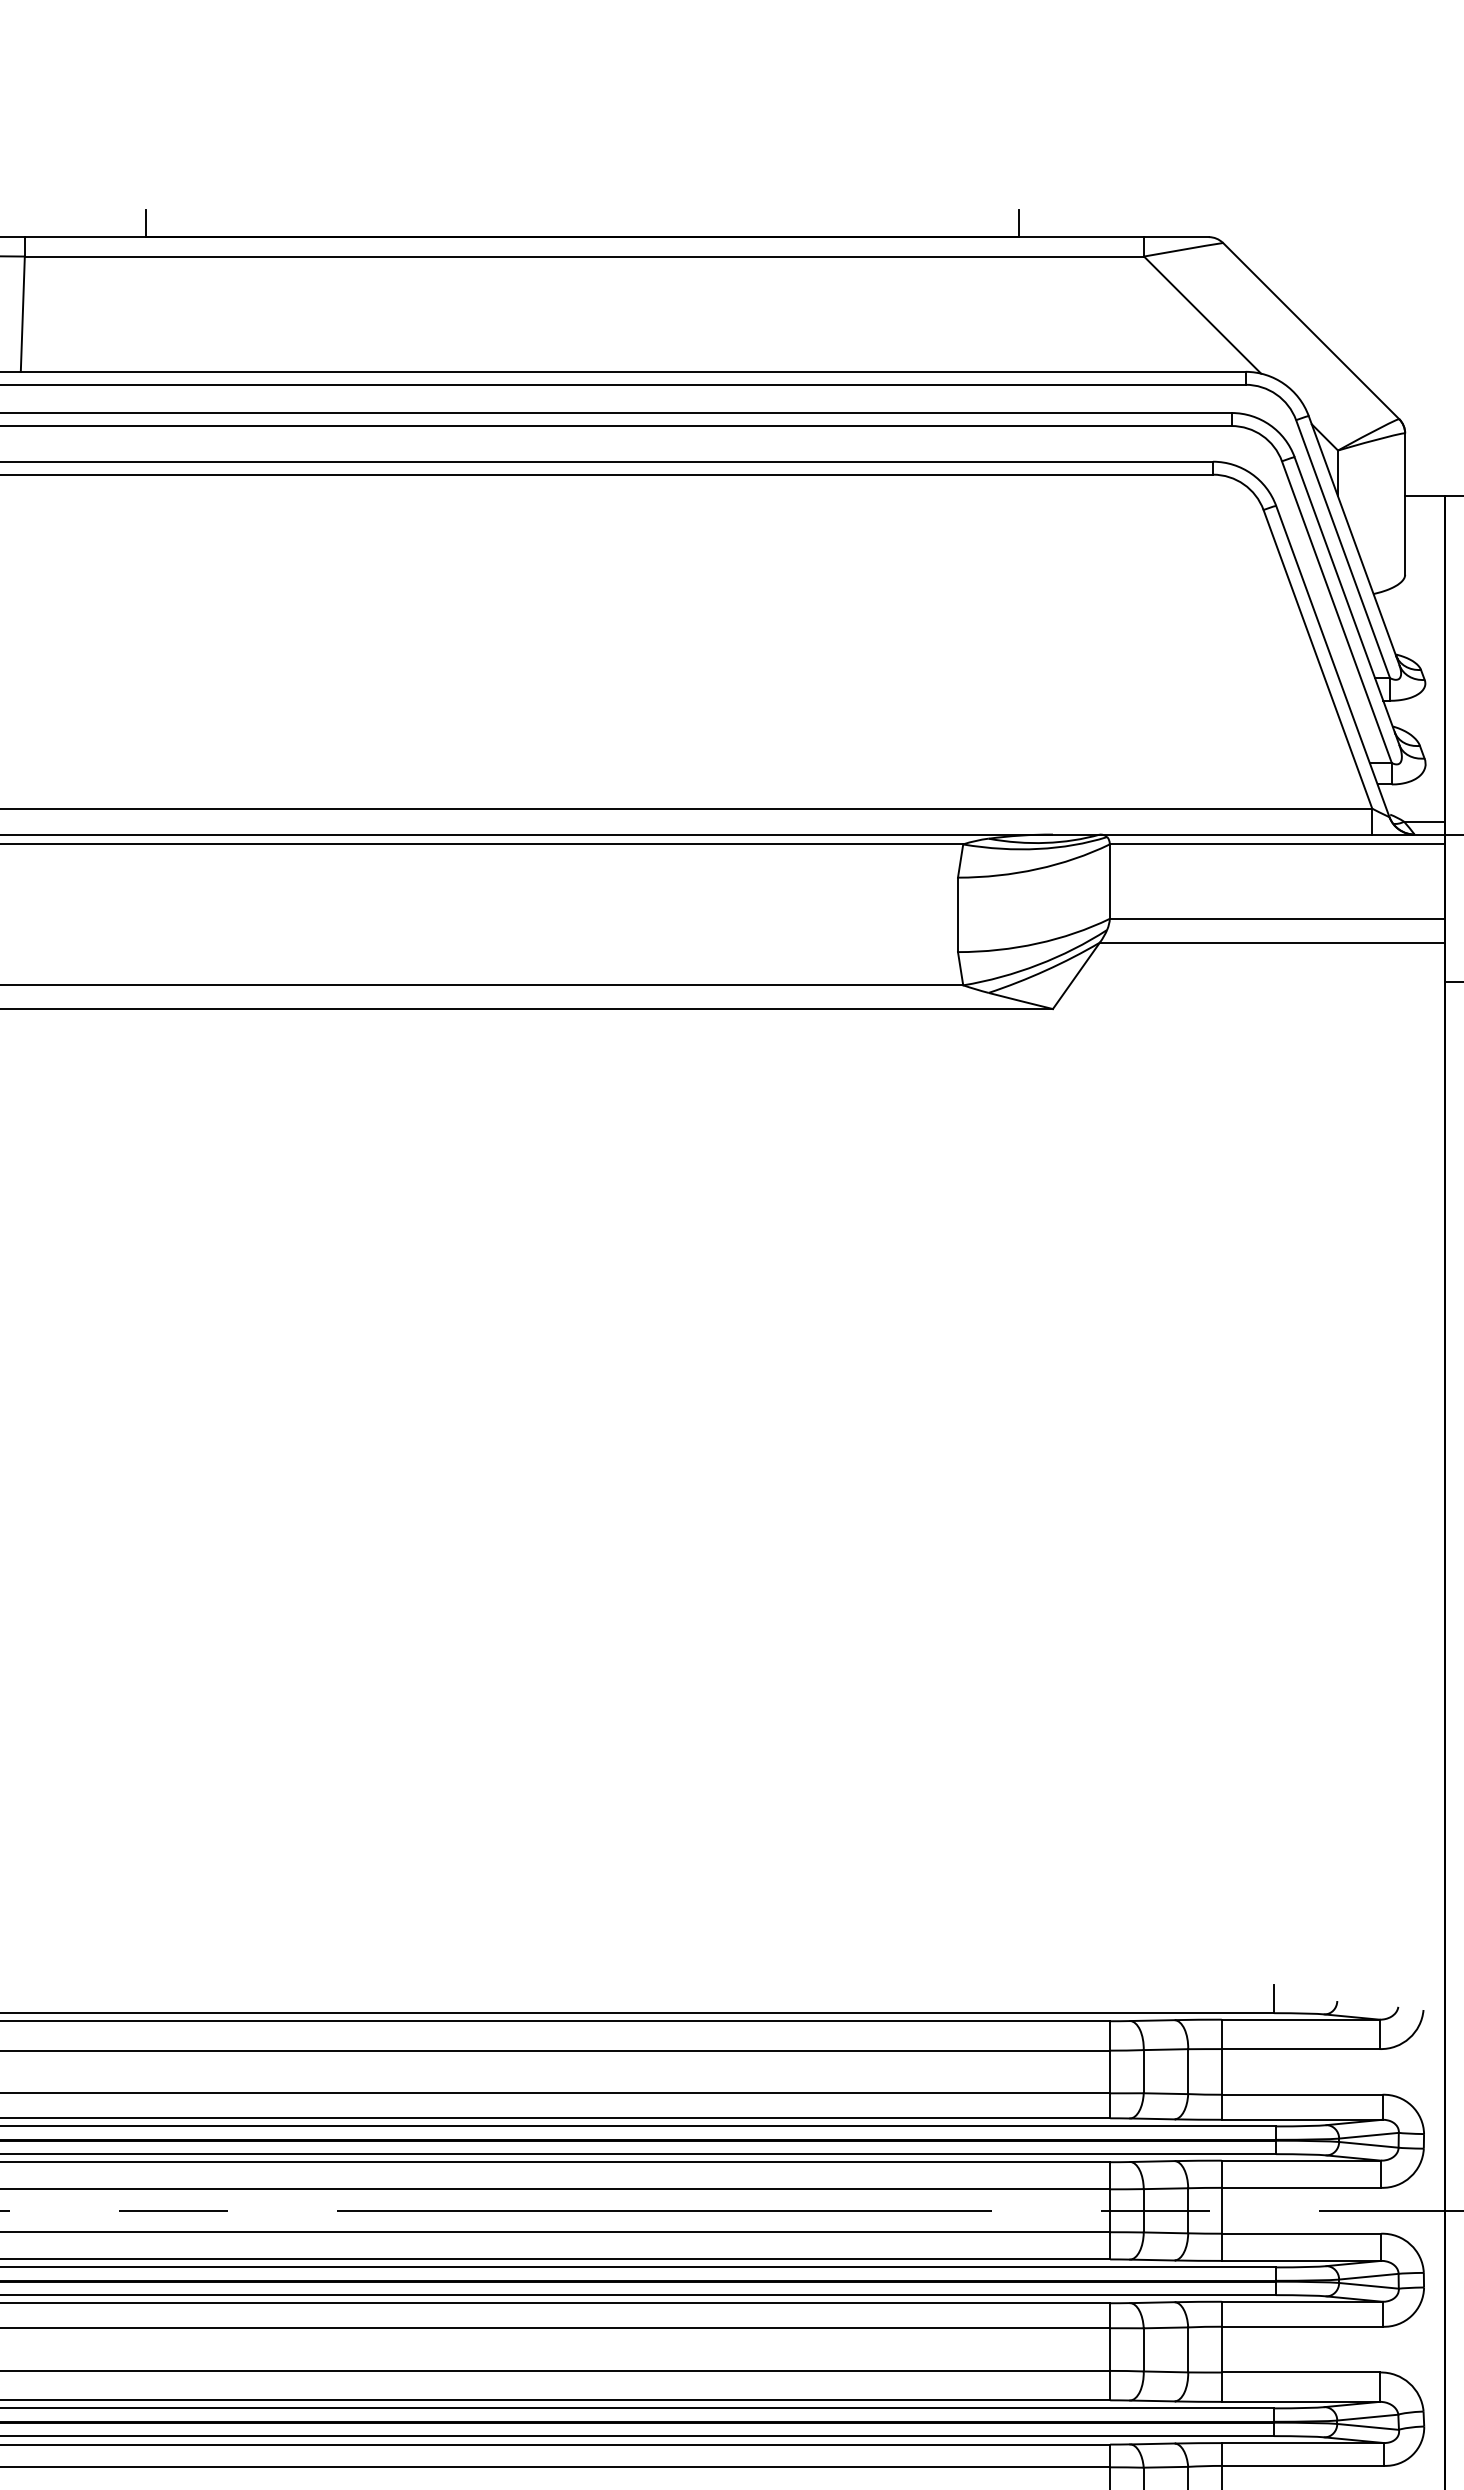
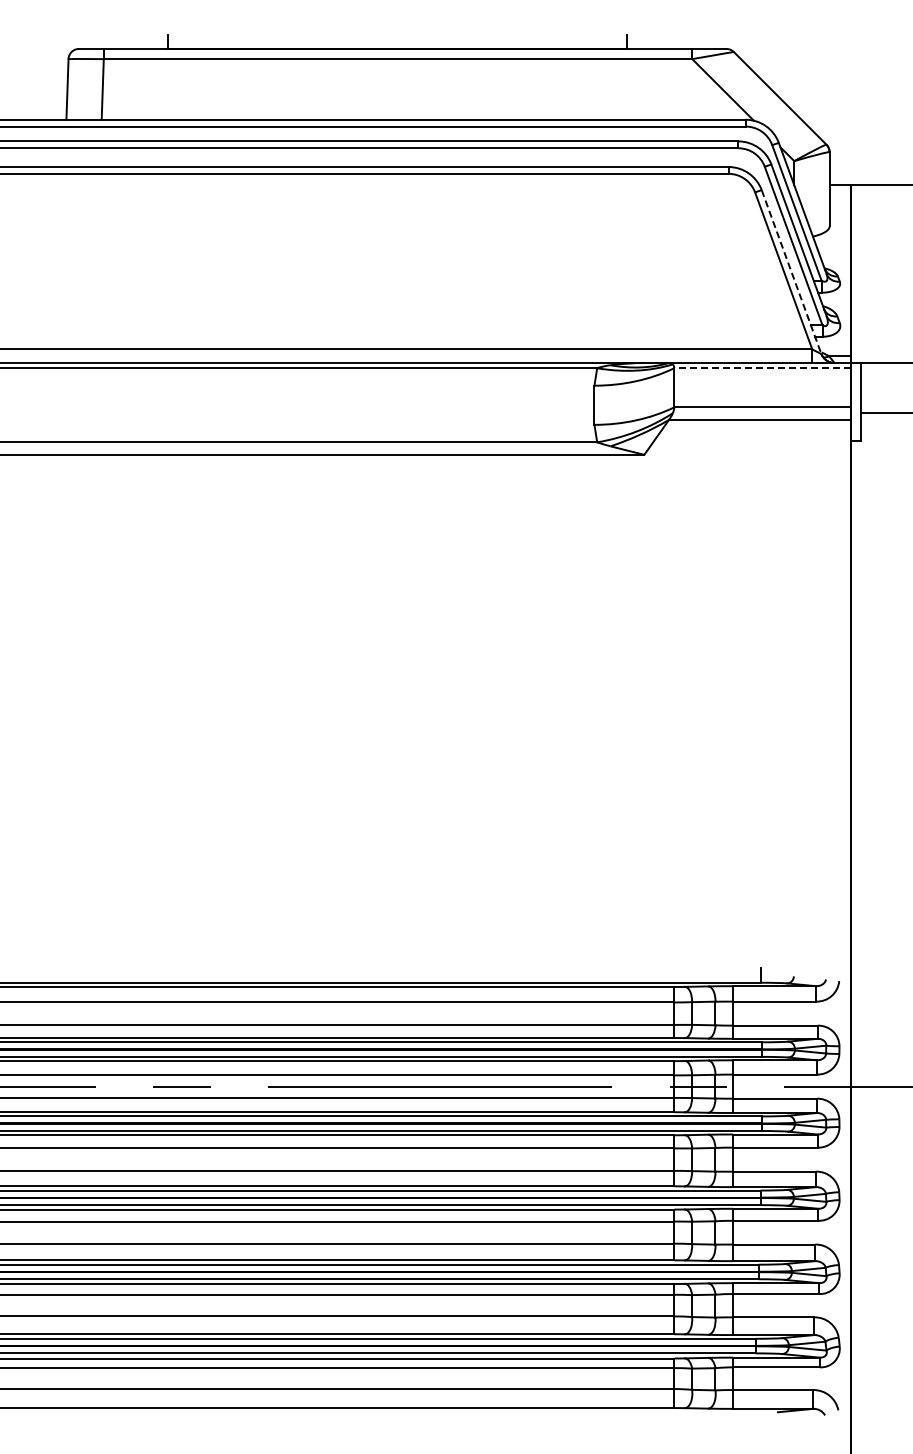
line: (1332, 662) -> (791, 272), solid -> dashed
line: (1277, 844) -> (762, 368), solid -> dashed

